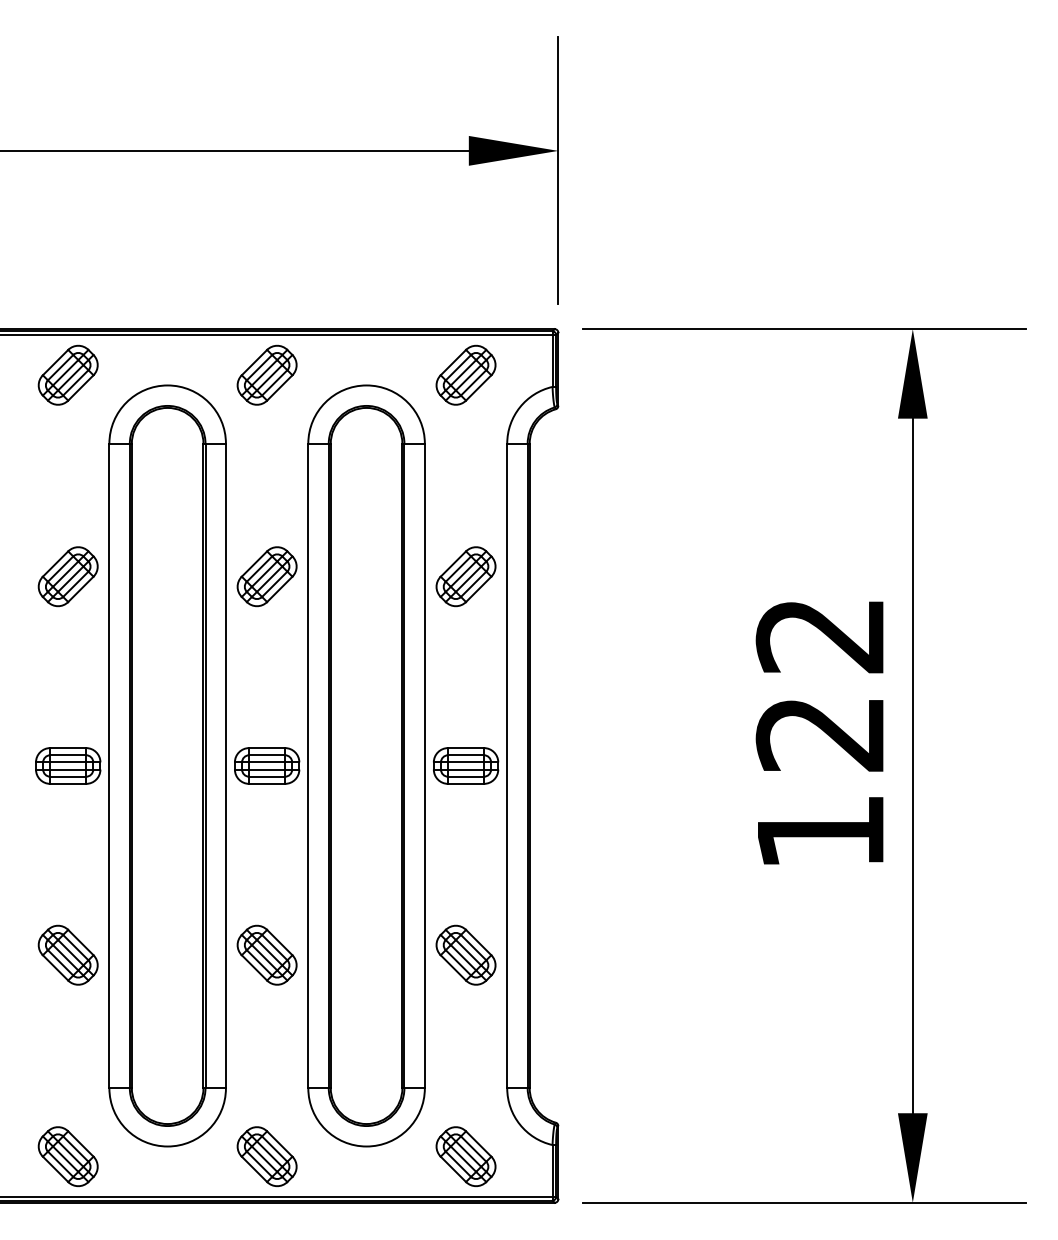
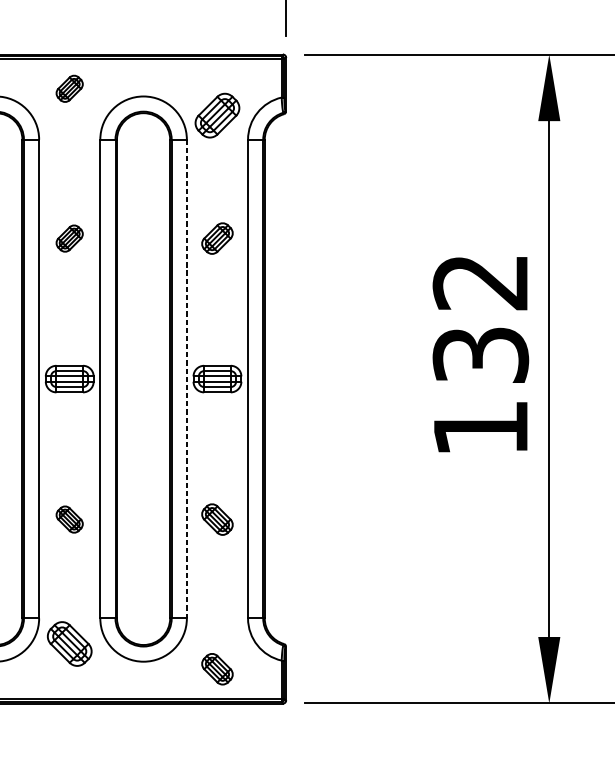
part: (266, 374) -> (69, 88), size x0.6
part: (465, 374) -> (217, 115), moved
part: (266, 576) -> (69, 238), size x0.6
part: (465, 576) -> (217, 238), size x0.7
text: (820, 734) -> (480, 355), 122 -> 132
line: (424, 766) -> (186, 379), solid -> dashed
part: (266, 954) -> (69, 519), size x0.6
part: (465, 954) -> (217, 519), size x0.7
part: (266, 1156) -> (69, 643), moved
part: (465, 1156) -> (217, 669), size x0.7

